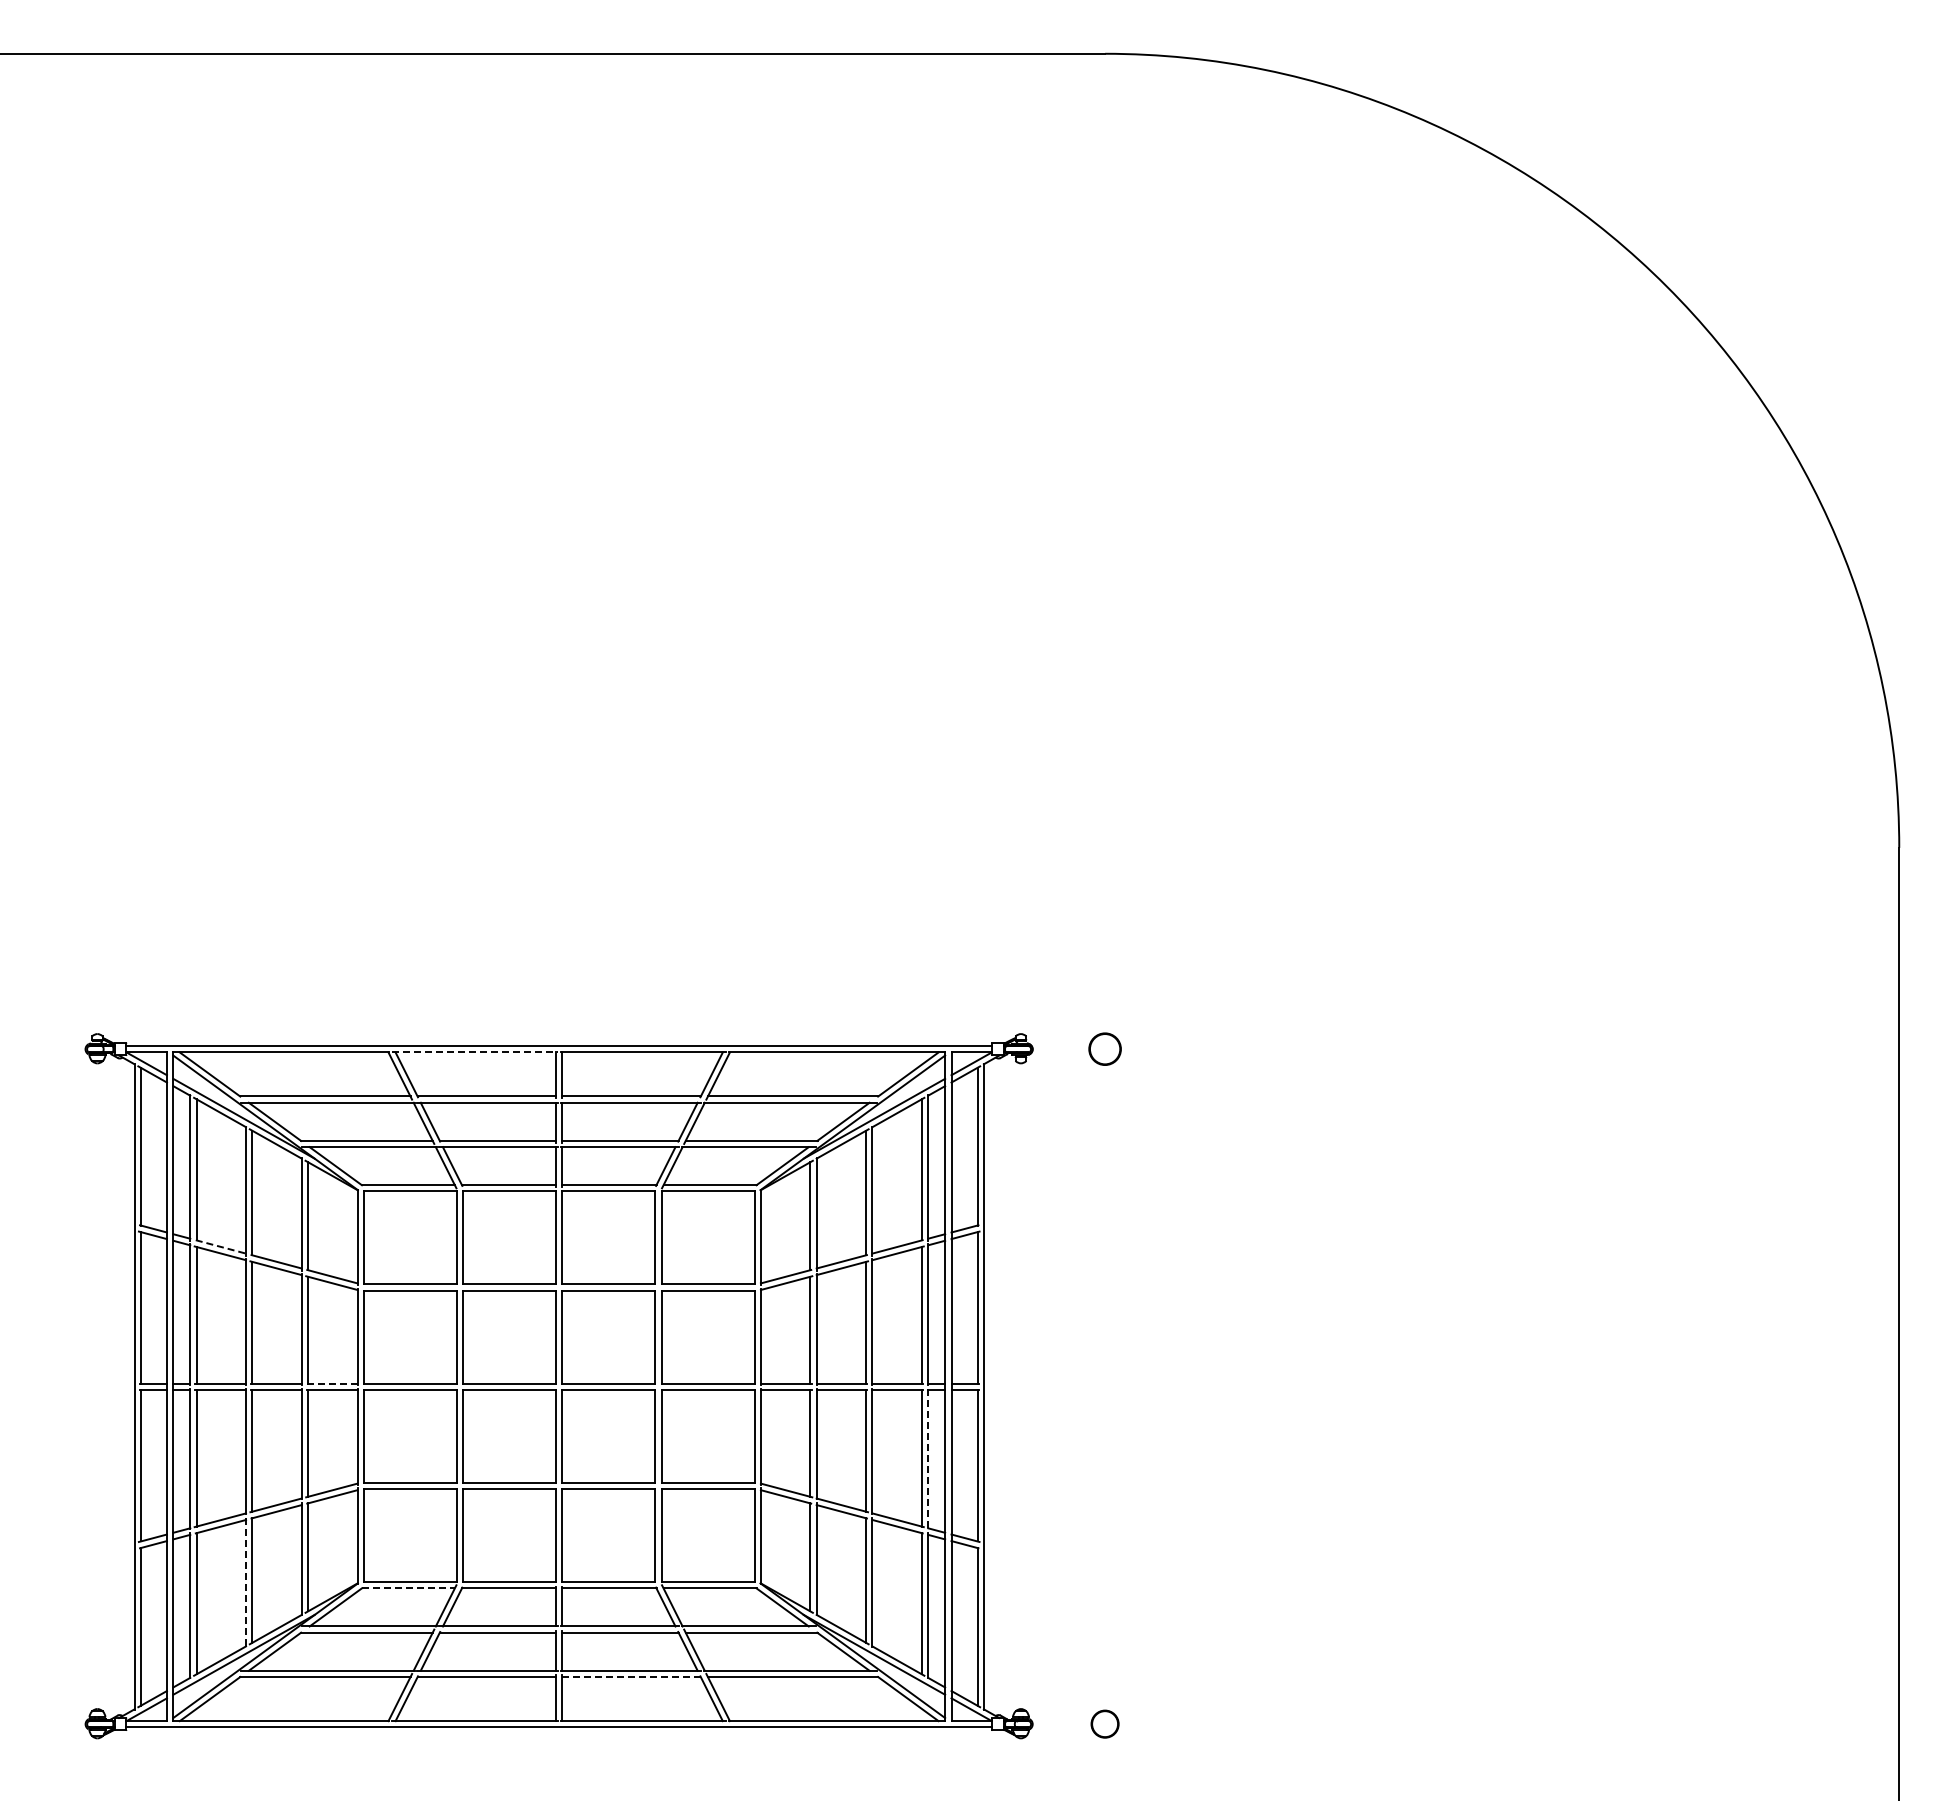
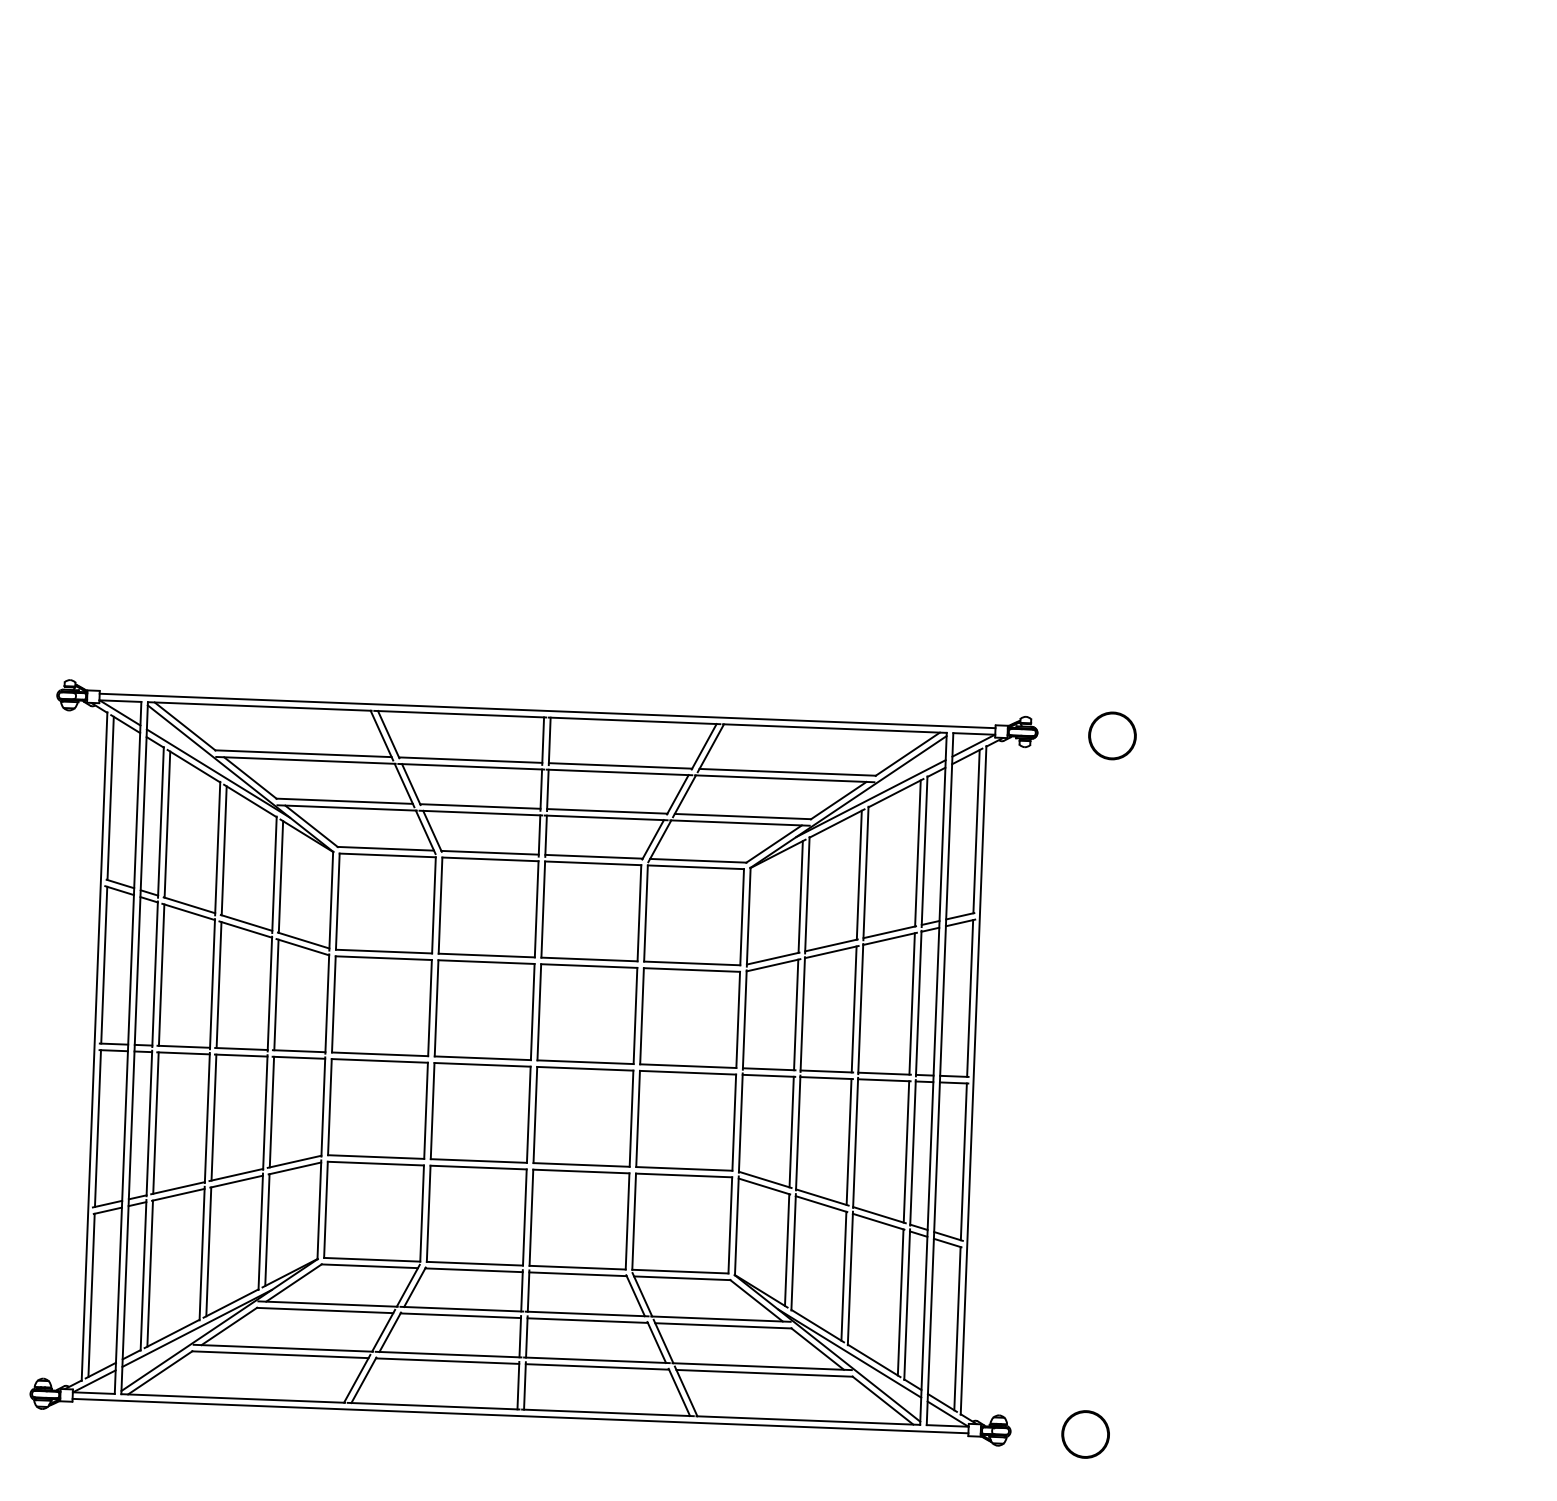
circle: (1104, 1048) -> (1111, 735), size x1.43
line: (475, 1052) -> (460, 714), dashed -> solid
line: (221, 1247) -> (190, 905), dashed -> solid
line: (332, 1383) -> (299, 1051), dashed -> solid
line: (928, 1459) -> (913, 1153), dashed -> solid
line: (246, 1582) -> (202, 1253), dashed -> solid
line: (408, 1588) -> (370, 1266), dashed -> solid
line: (632, 1677) -> (598, 1367), dashed -> solid
circle: (1104, 1723) -> (1084, 1433), size x1.67

